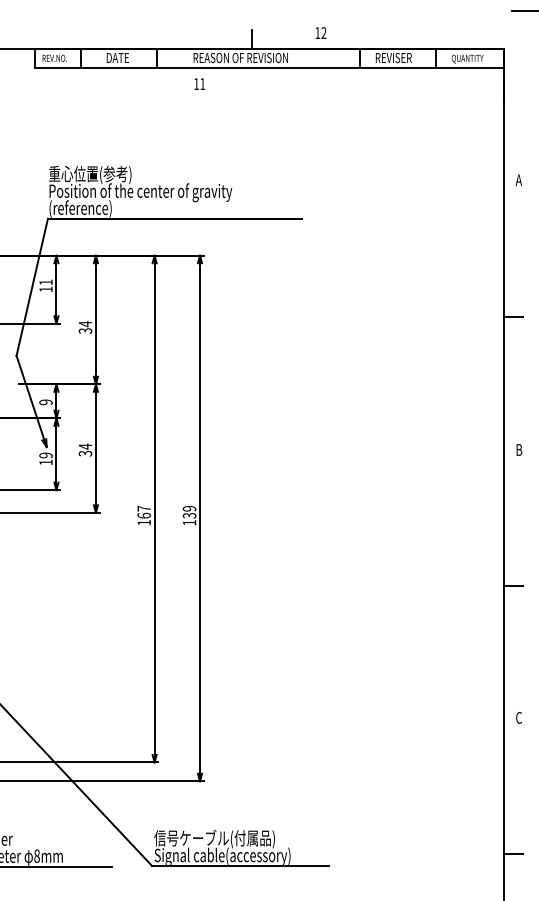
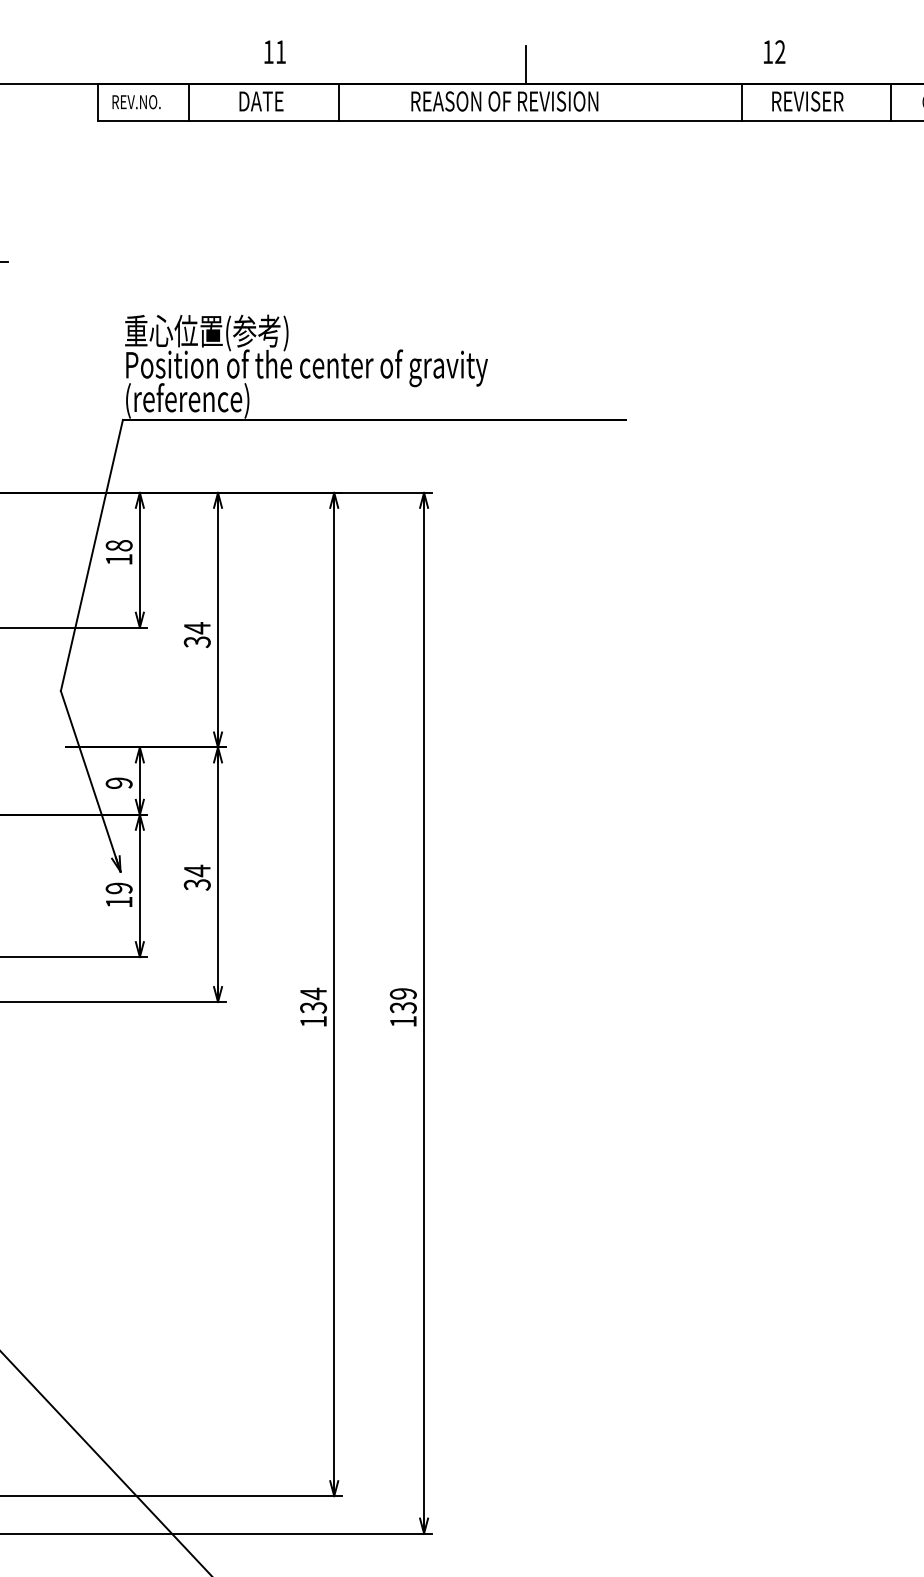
text: (320, 32) -> (773, 50), moved
text: (199, 83) -> (274, 50), moved
text: (45, 282) -> (118, 545), 11 -> 18
text: (143, 511) -> (312, 999), 167 -> 134

